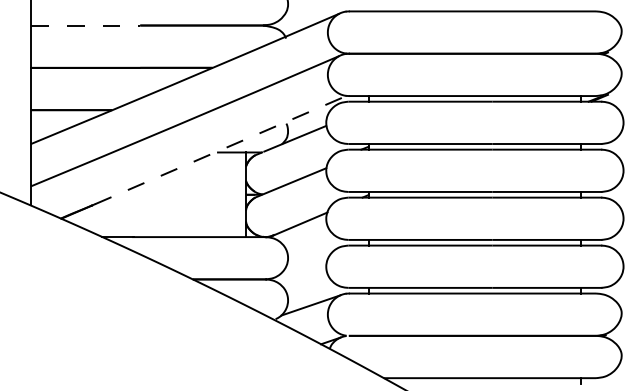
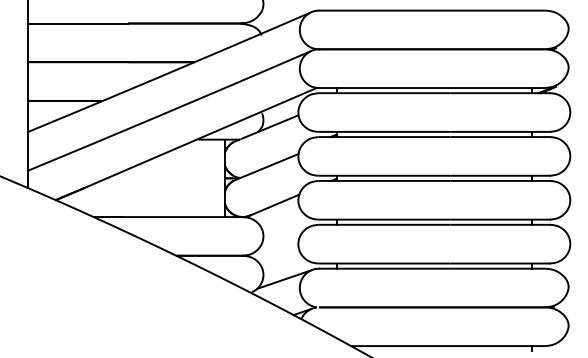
line: (85, 25) -> (78, 23), dashed -> solid
line: (221, 150) -> (202, 137), dashed -> solid

